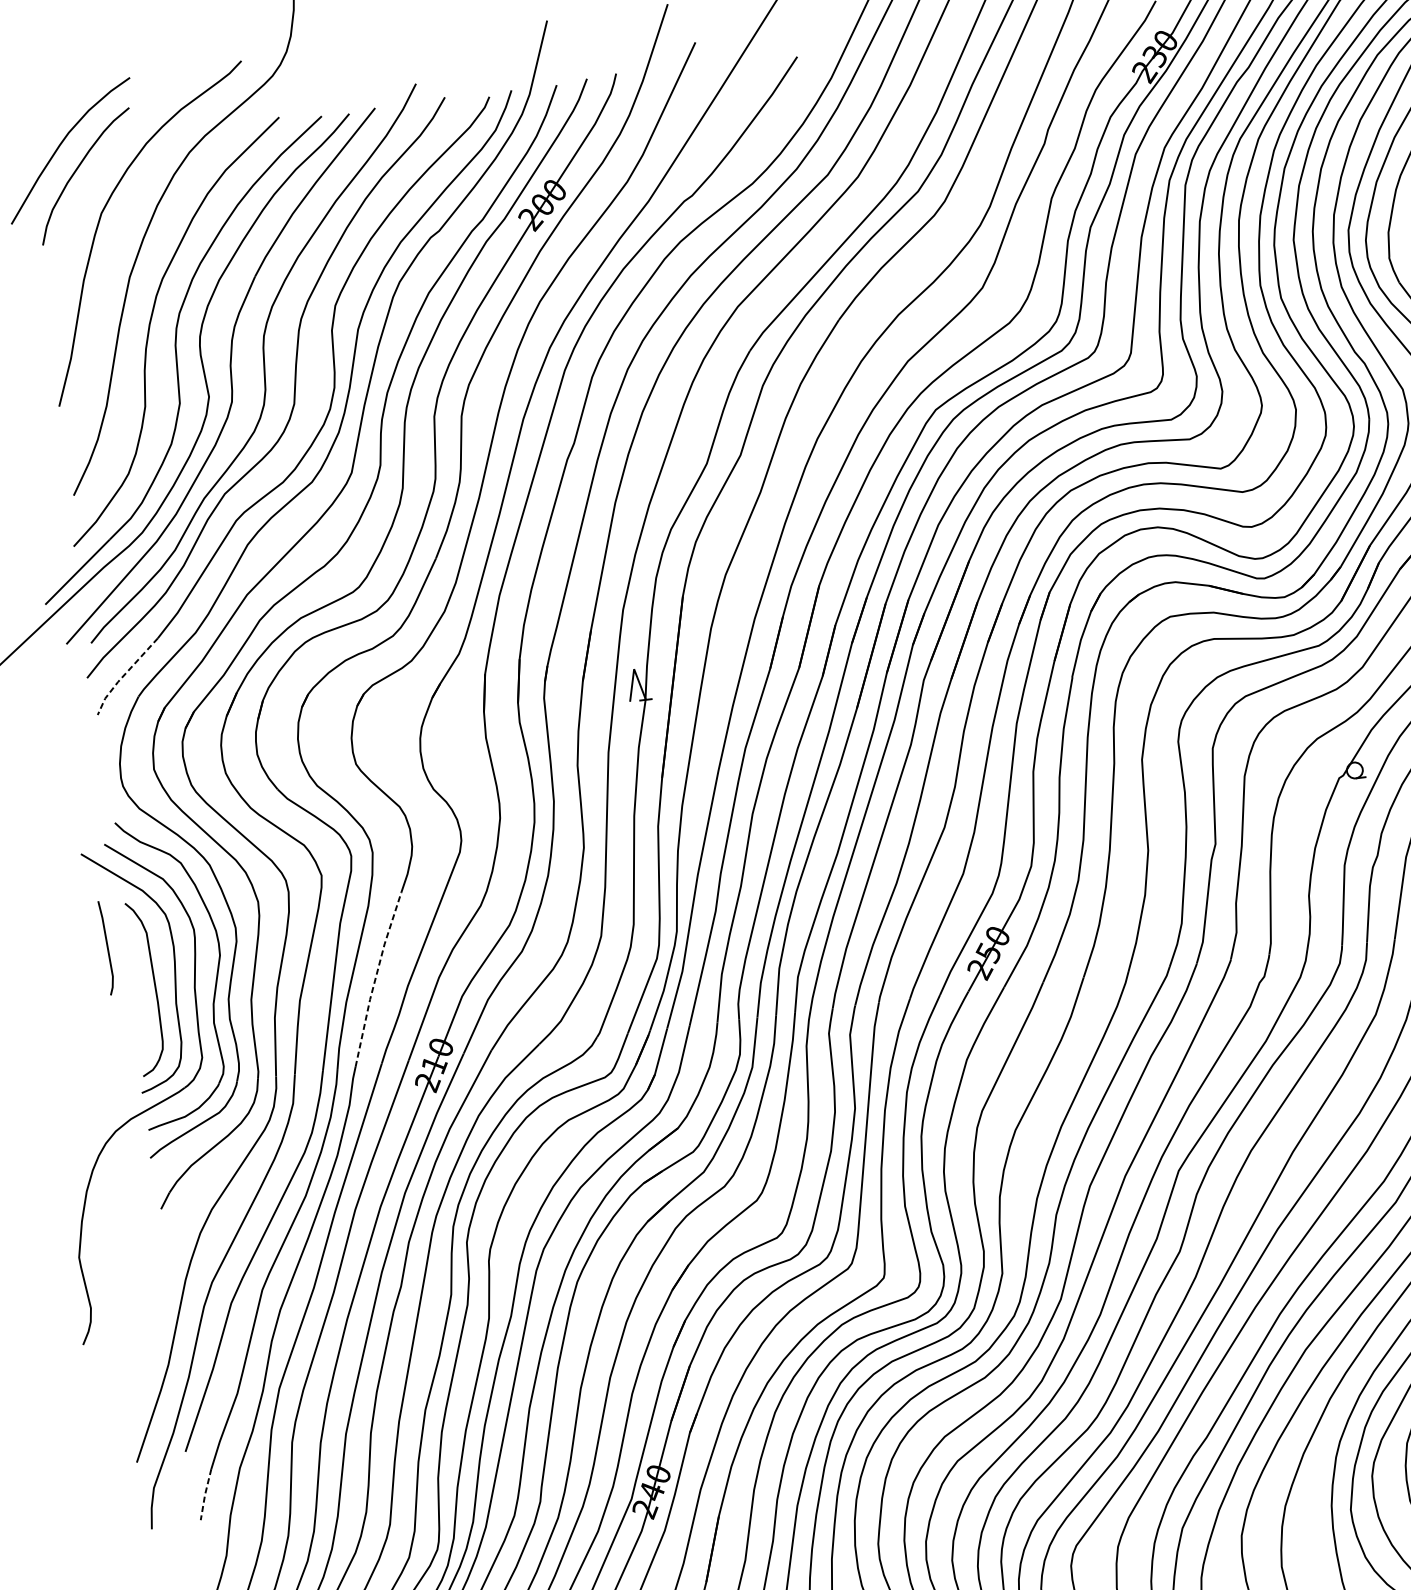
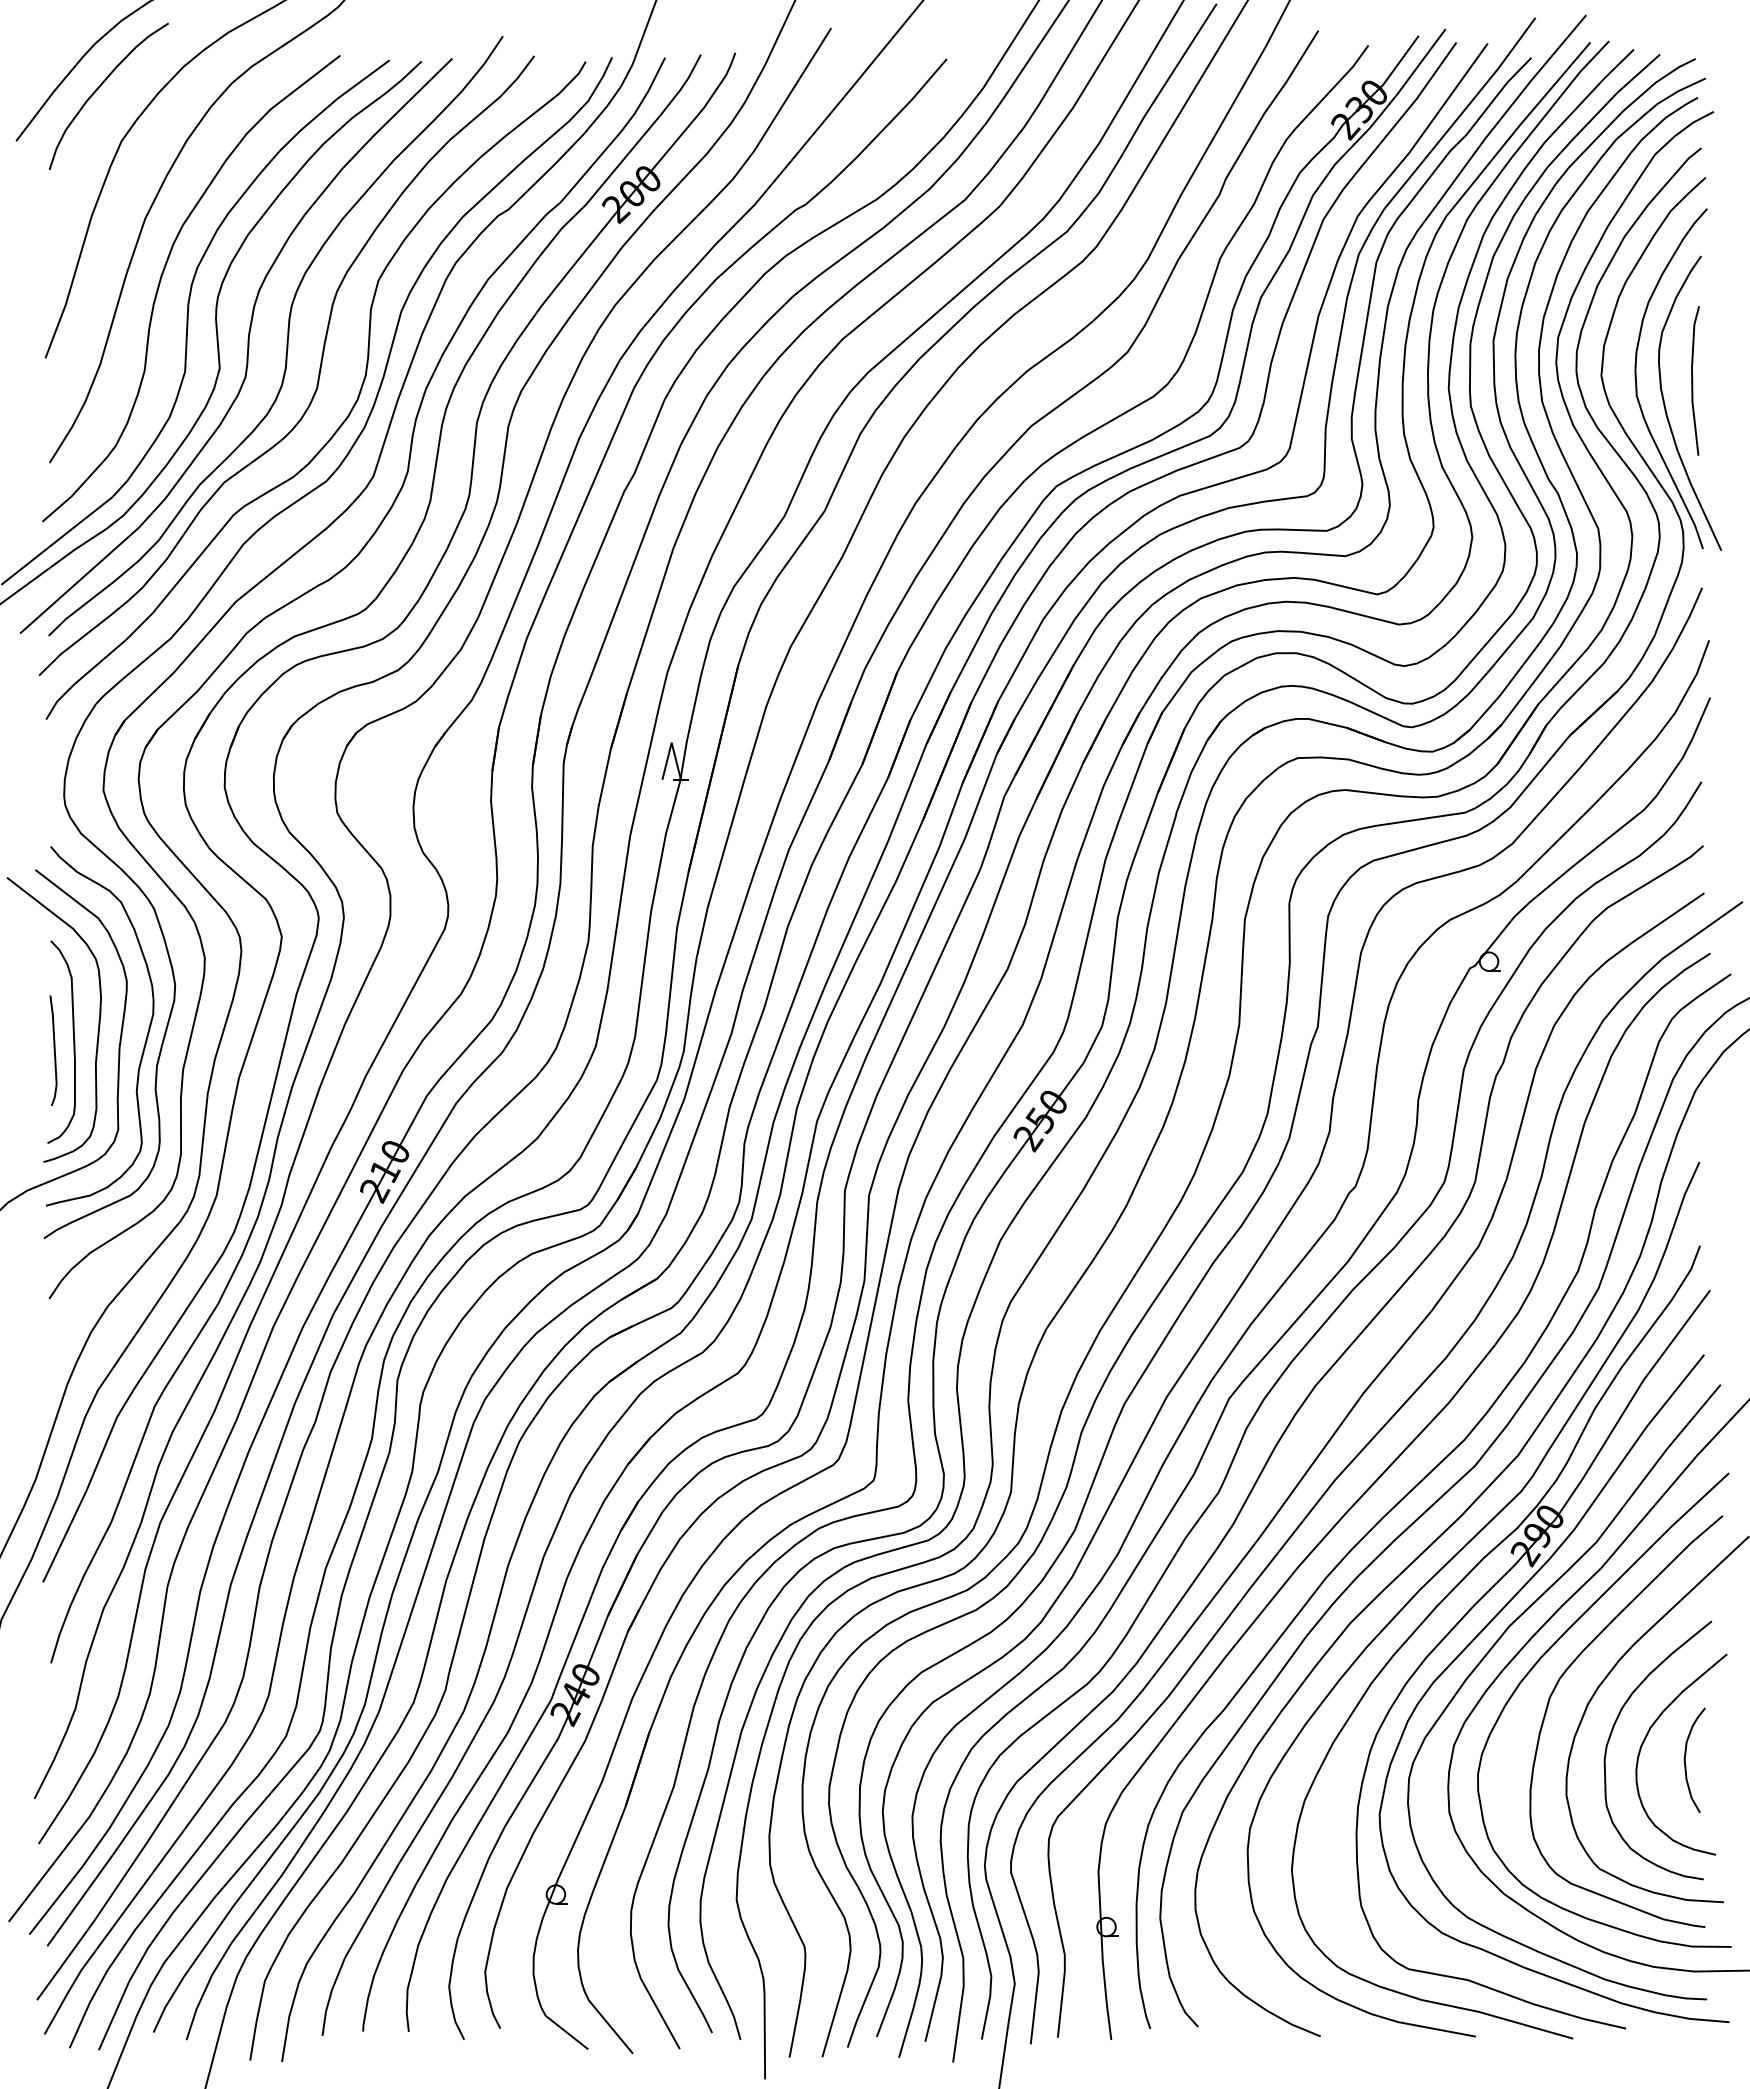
line: (123, 675) -> (81, 677), dashed -> solid
line: (106, 947) -> (53, 1050), moved
line: (375, 978) -> (329, 1063), dashed -> solid
line: (205, 1494) -> (59, 1634), dashed -> solid

